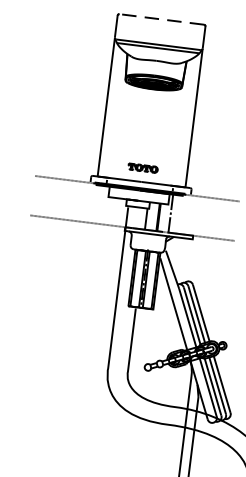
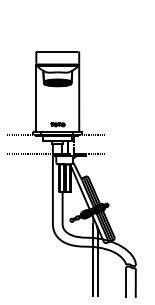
line: (161, 20) -> (57, 52), dashed -> solid

